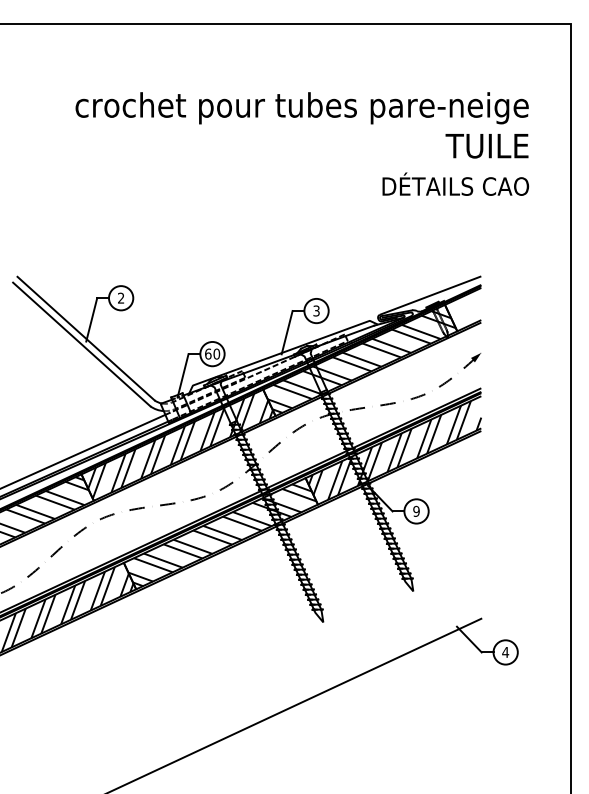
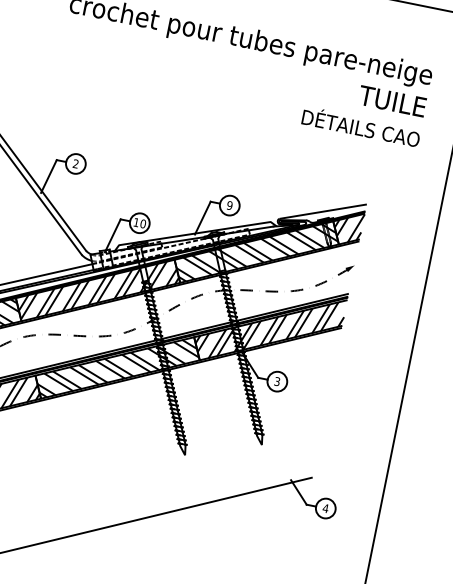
hatch: (464, 307) -> (348, 226), added
text: (316, 310) -> (229, 205), 3 -> 9
text: (208, 353) -> (136, 222), 60 -> 10
text: (416, 511) -> (277, 381), 9 -> 3

